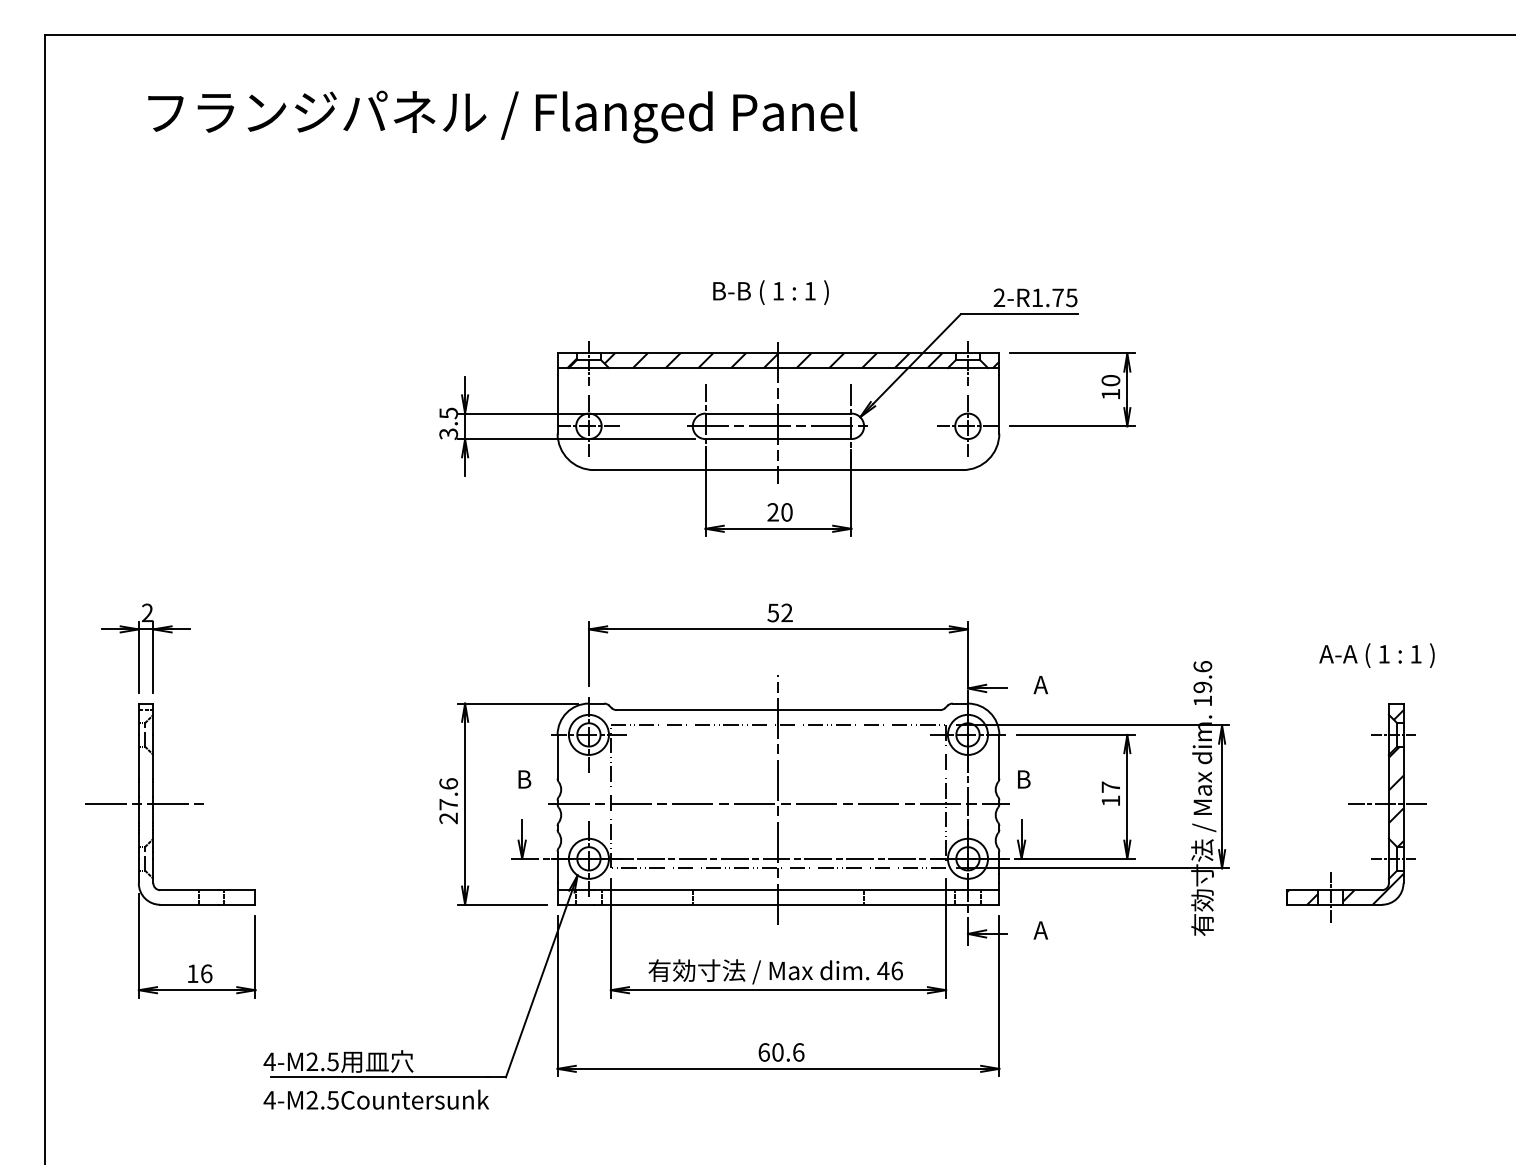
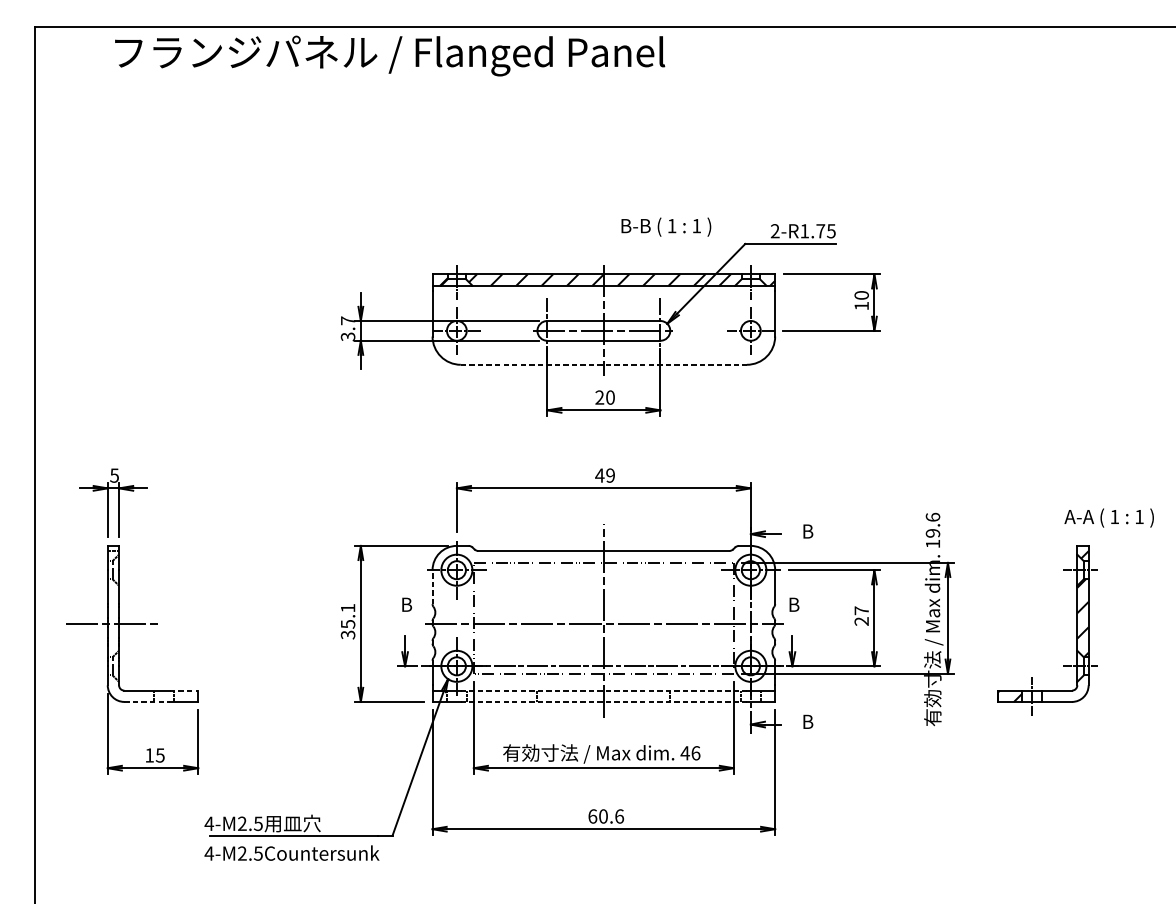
text: (502, 116) -> (389, 55), moved
text: (770, 292) -> (665, 227), moved
text: (448, 413) -> (347, 320), 3.5 -> 3.7
line: (778, 470) -> (603, 365), solid -> dashed
text: (147, 612) -> (114, 475), 2 -> 5
text: (779, 612) -> (604, 475), 52 -> 49
text: (1376, 655) -> (1108, 517), moved
text: (1040, 685) -> (807, 531), A -> B
line: (557, 756) -> (432, 586), solid -> dashed
text: (1110, 800) -> (861, 621), 17 -> 27
text: (448, 801) -> (347, 621), 27.6 -> 35.1
line: (1386, 804) -> (1075, 624), removed
hatch: (1373, 888) -> (1065, 689), removed
line: (237, 890) -> (184, 690), solid -> dashed
line: (778, 890) -> (603, 690), solid -> dashed
line: (190, 904) -> (147, 701), solid -> dashed
line: (778, 904) -> (603, 701), solid -> dashed
text: (1040, 930) -> (807, 721), A -> B
text: (206, 973) -> (160, 755), 16 -> 15

